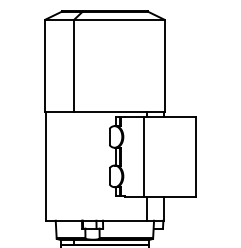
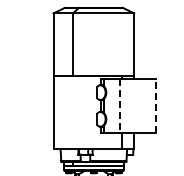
line: (144, 155) -> (120, 105), solid -> dashed
line: (196, 155) -> (155, 105), solid -> dashed

